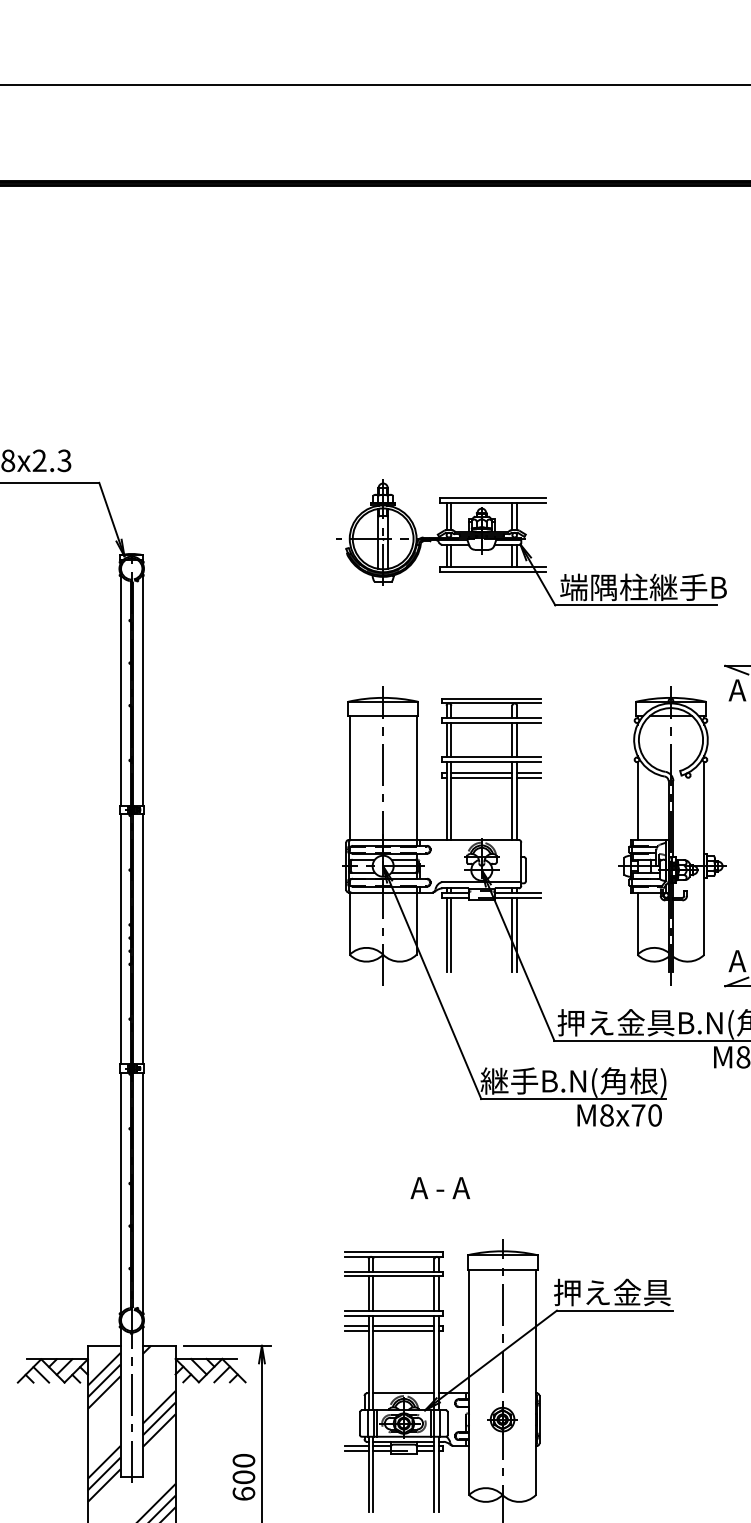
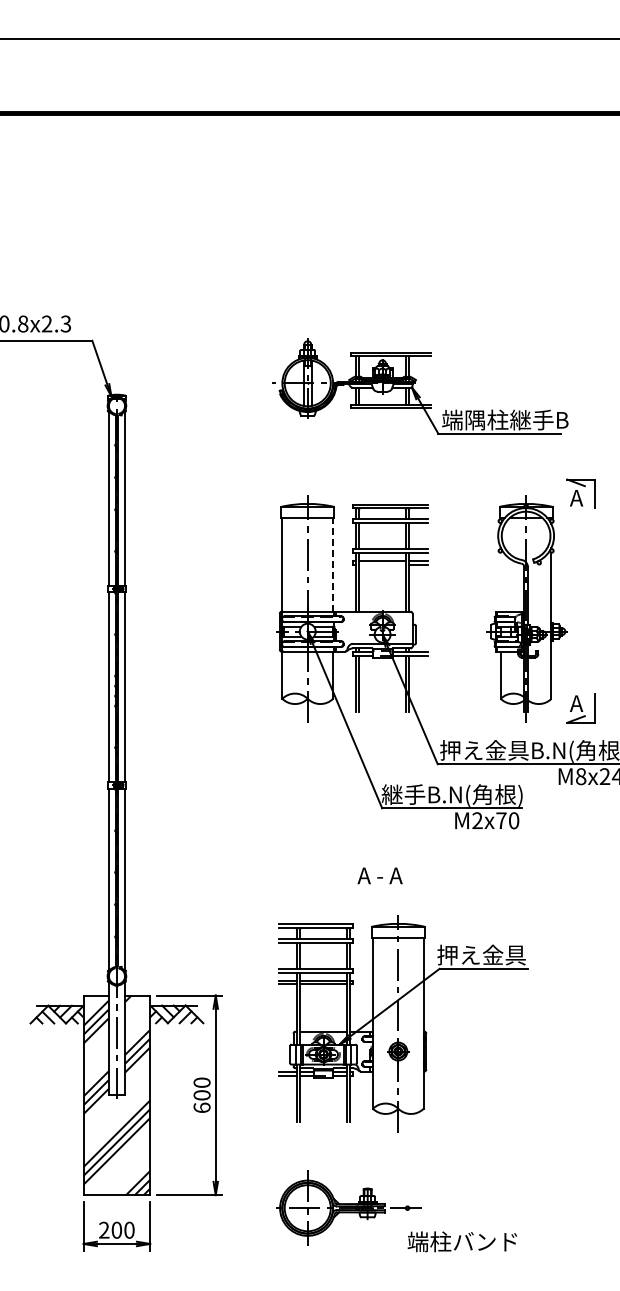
line: (417, 777) -> (333, 564), solid -> dashed
line: (481, 777) -> (382, 564), removed
line: (637, 800) -> (500, 581), removed
text: (606, 1115) -> (477, 820), M8x70 -> M2x70
text: (439, 1187) -> (379, 875), moved

